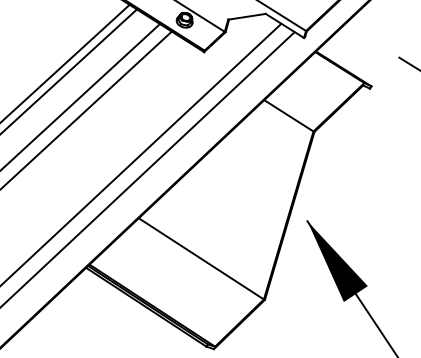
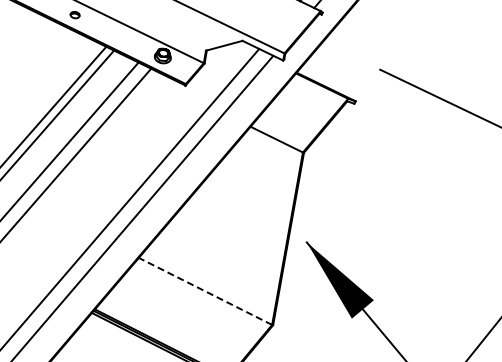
line: (201, 258) -> (205, 291), solid -> dashed

